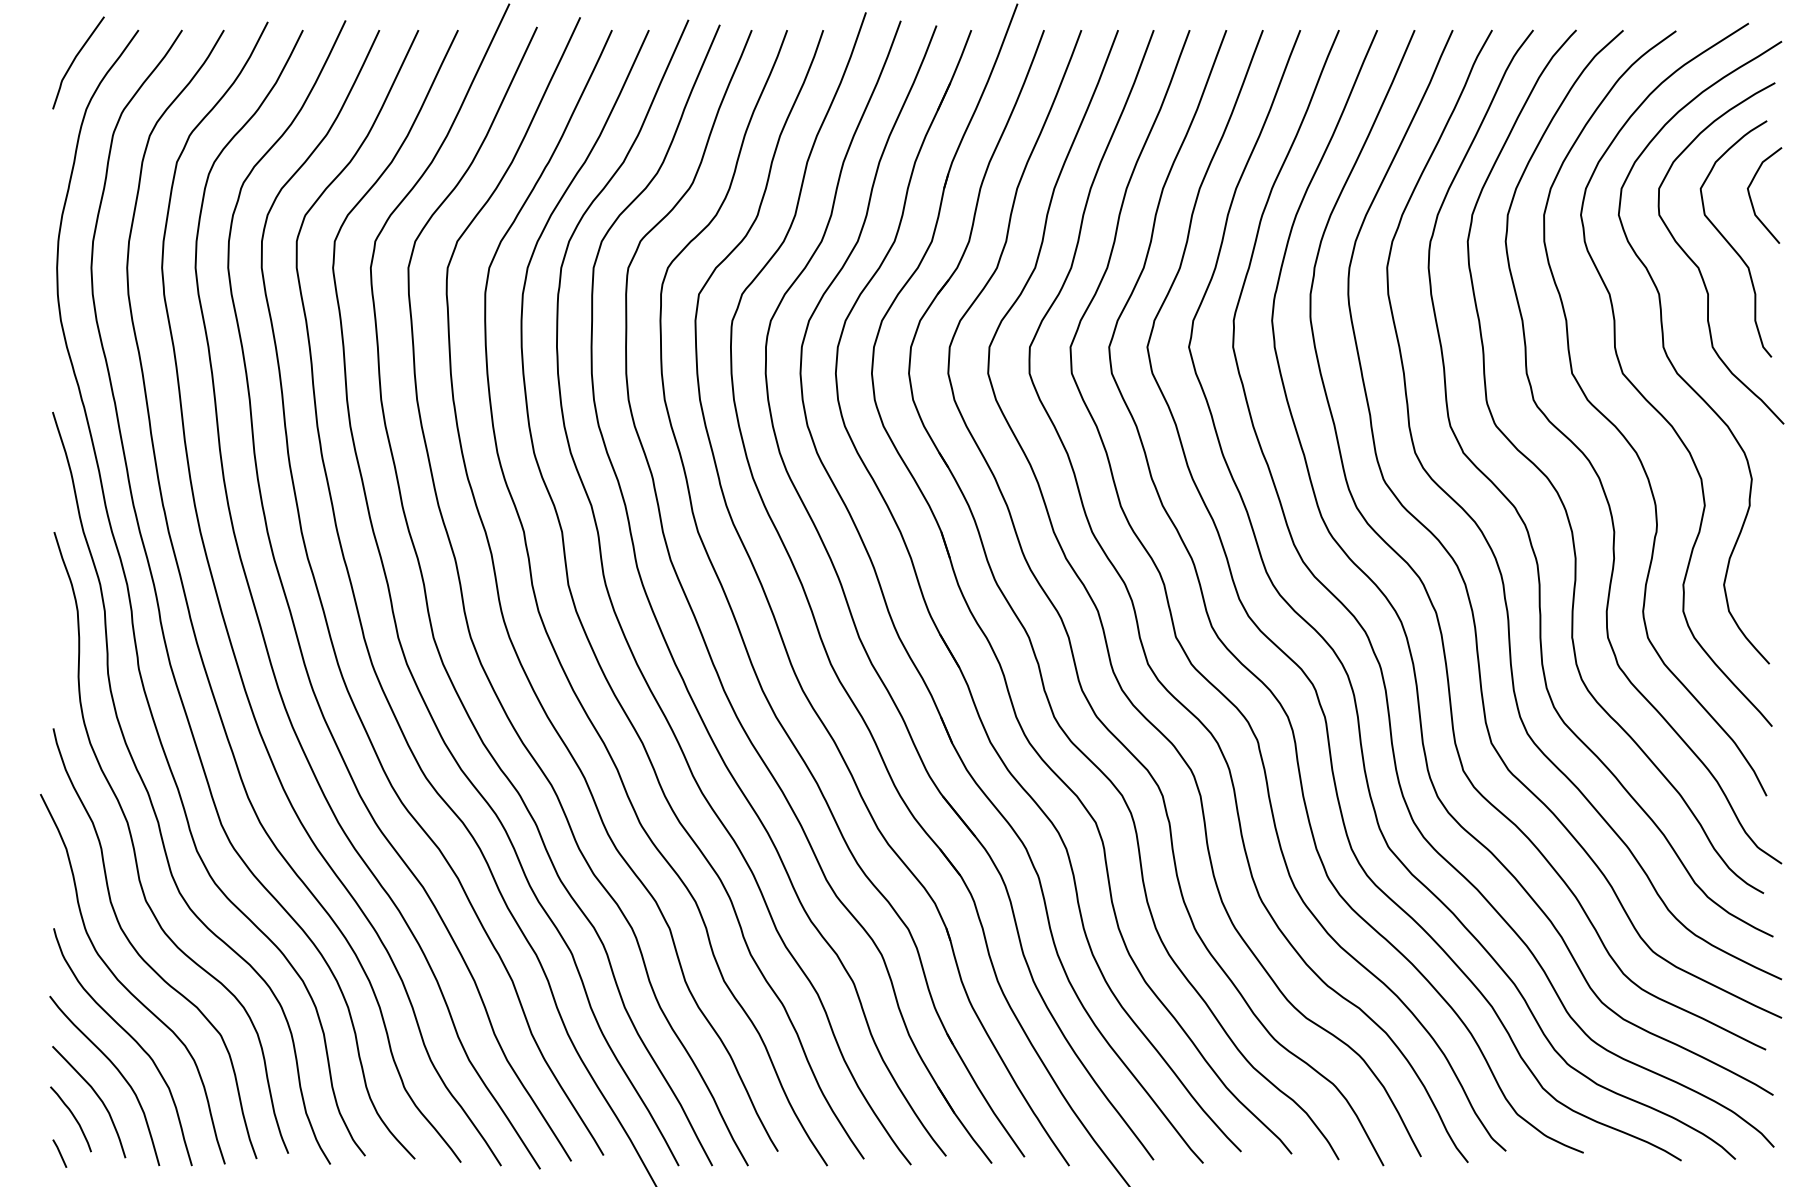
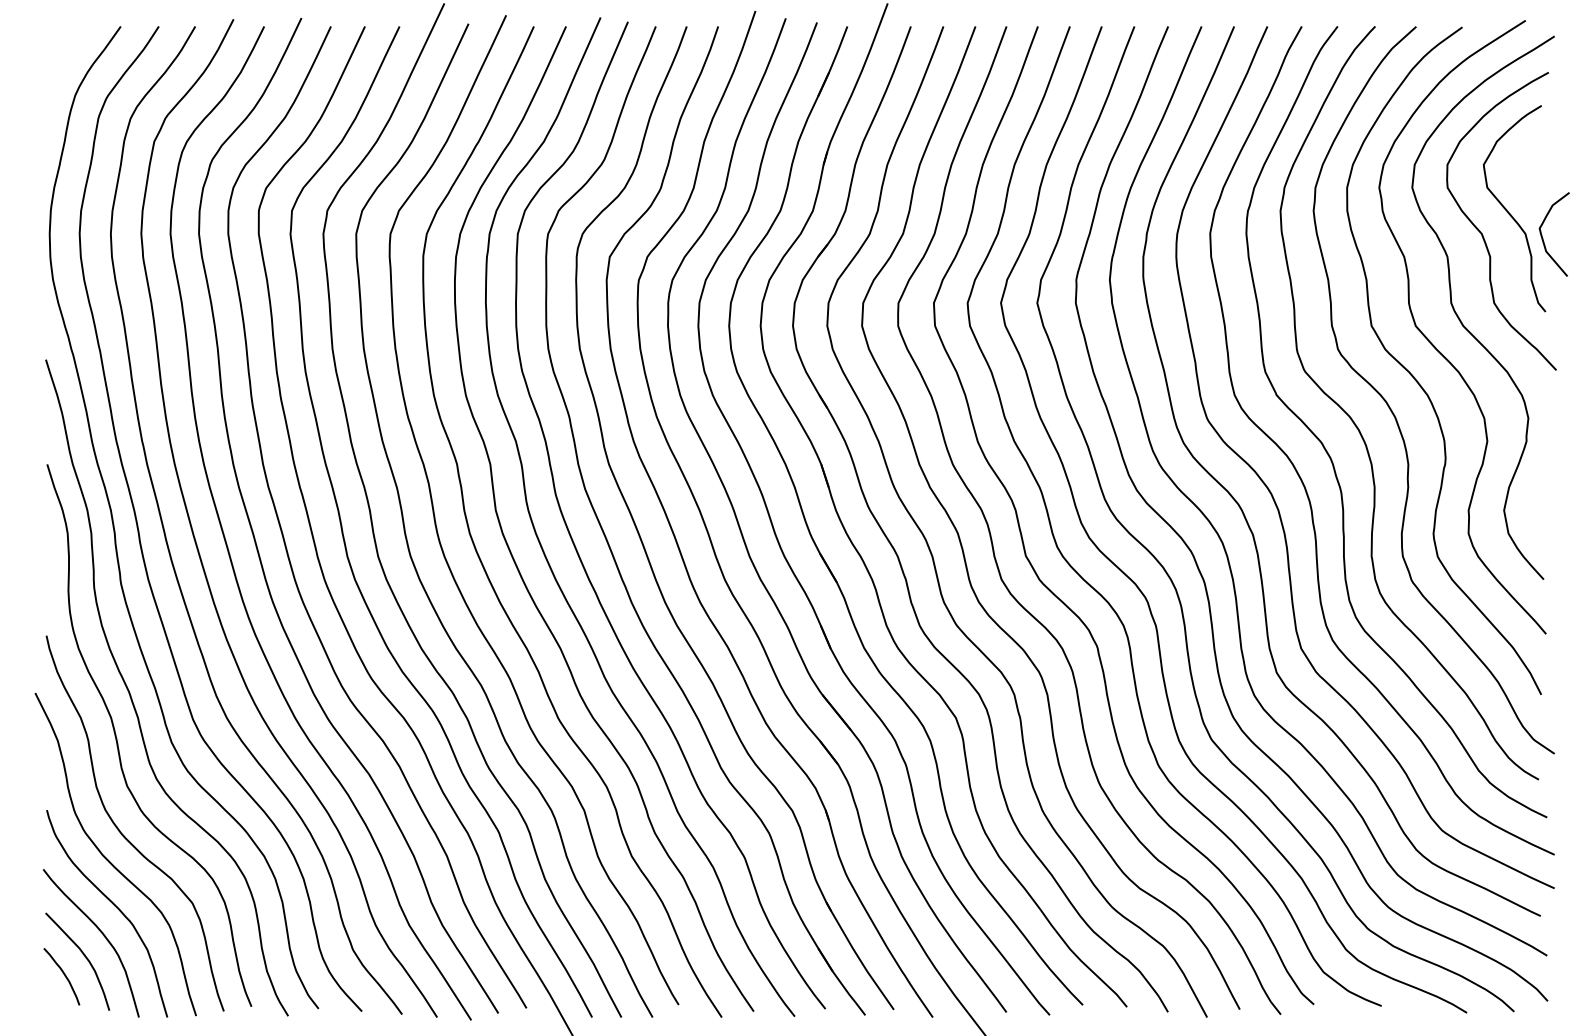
curve: (74, 61) -> (64, 53), removed
curve: (1751, 198) -> (1542, 237), moved
line: (59, 1153) -> (51, 1006), removed

